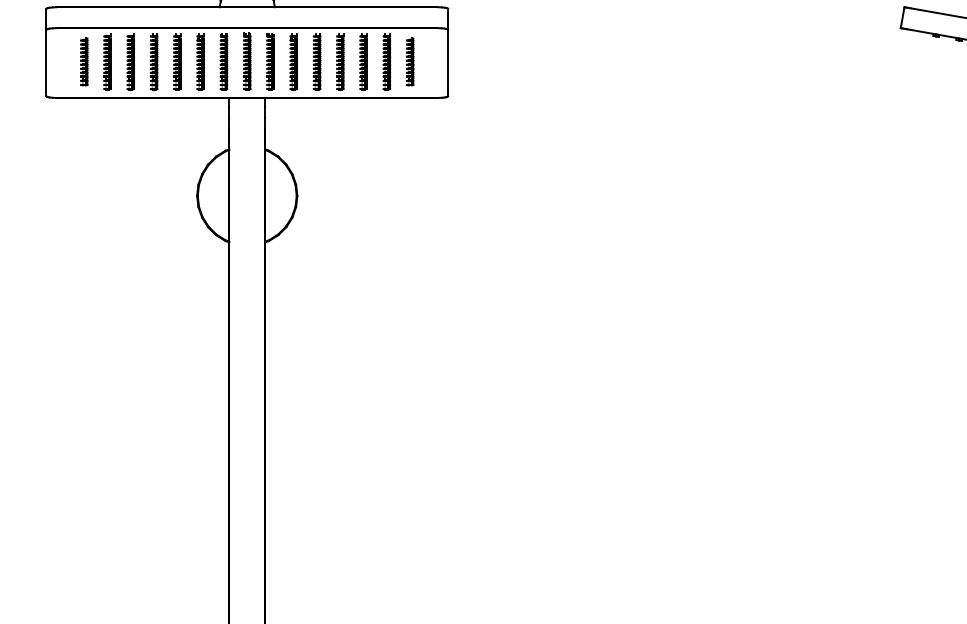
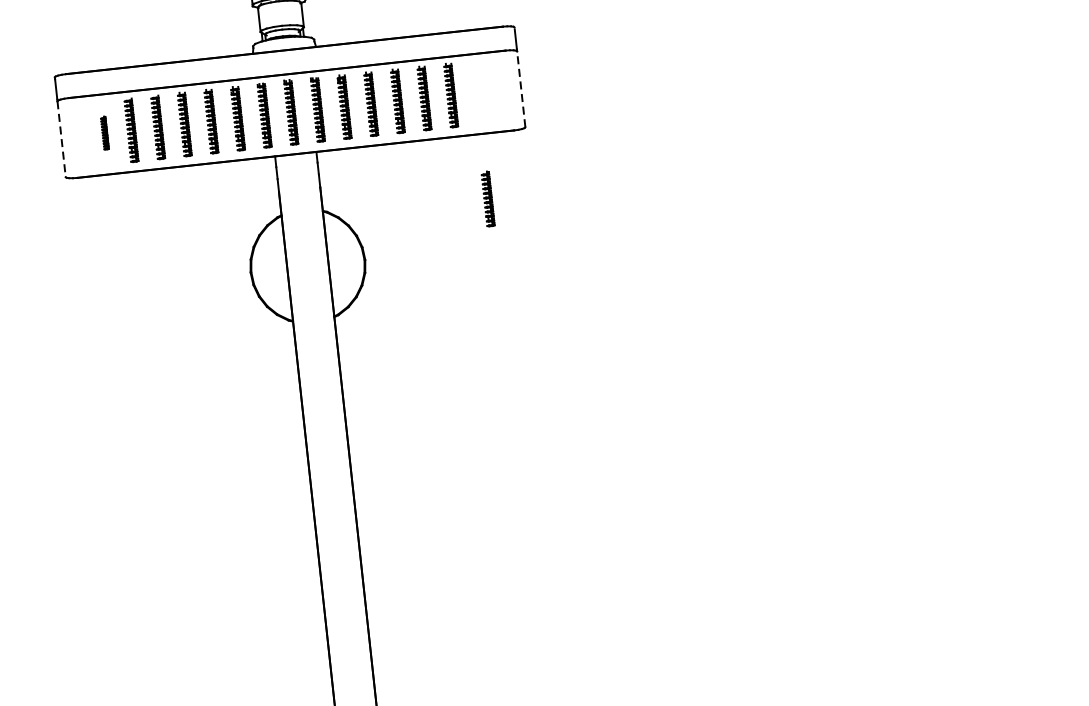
part: (84, 61) -> (105, 132), size x0.6
part: (410, 61) -> (488, 198), moved
line: (448, 62) -> (521, 88), solid -> dashed
line: (46, 63) -> (61, 139), solid -> dashed

